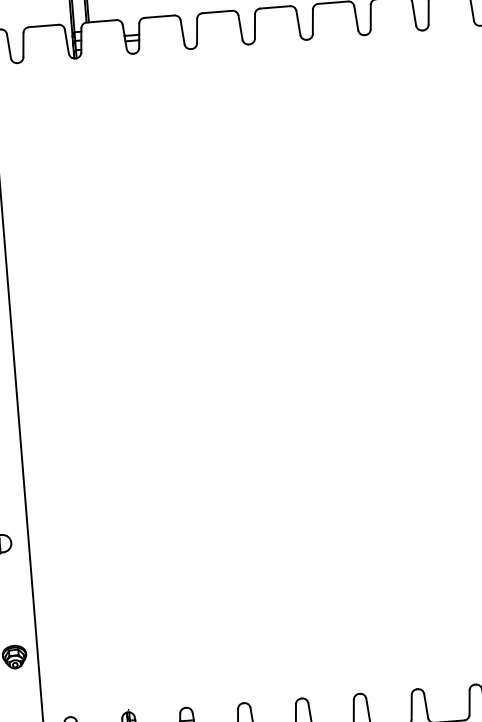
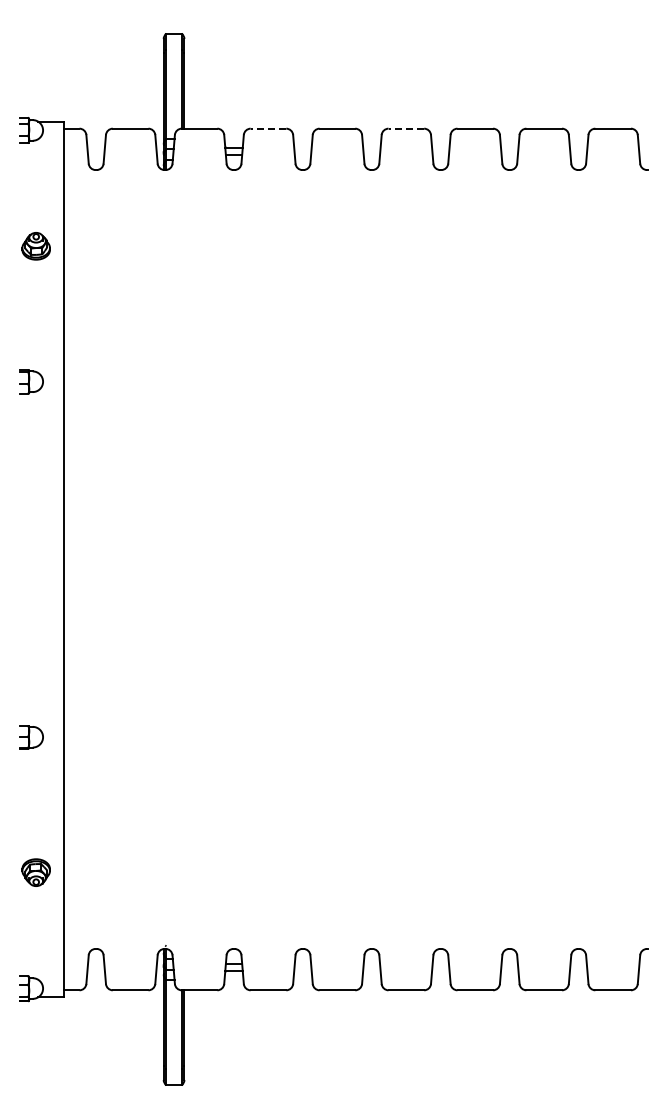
line: (275, 7) -> (406, 128), solid -> dashed
line: (159, 16) -> (268, 128), solid -> dashed

